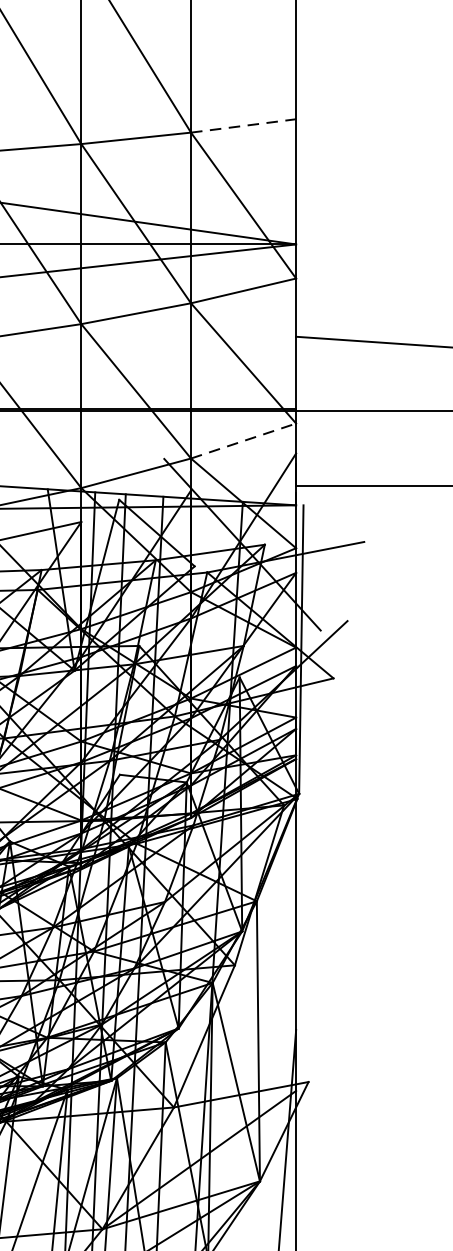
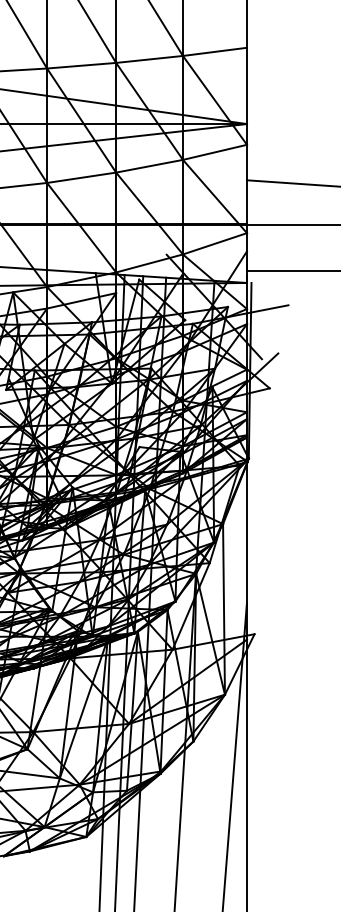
line: (244, 125) -> (215, 51), dashed -> solid
line: (242, 440) -> (214, 243), dashed -> solid

